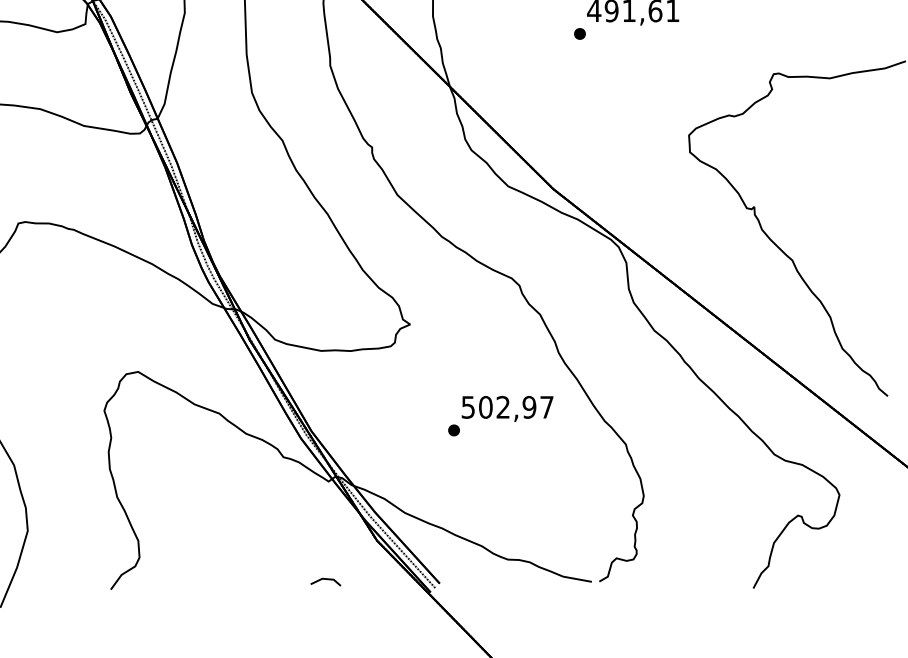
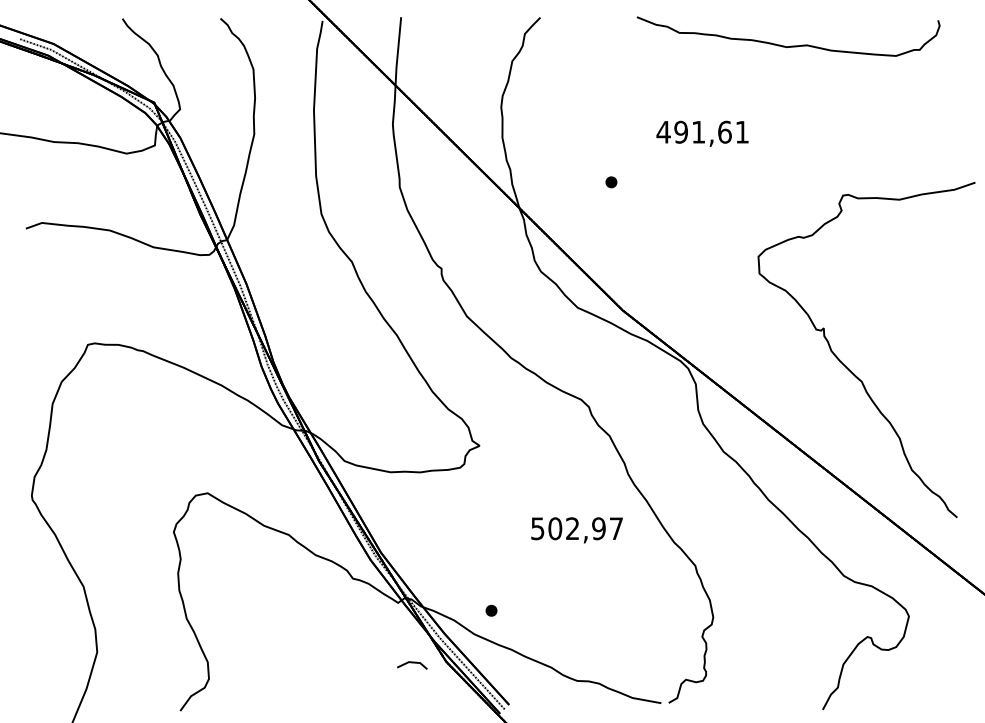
part: (580, 34) -> (611, 182), moved
part: (454, 430) -> (491, 610), moved
line: (326, 580) -> (412, 663), moved

